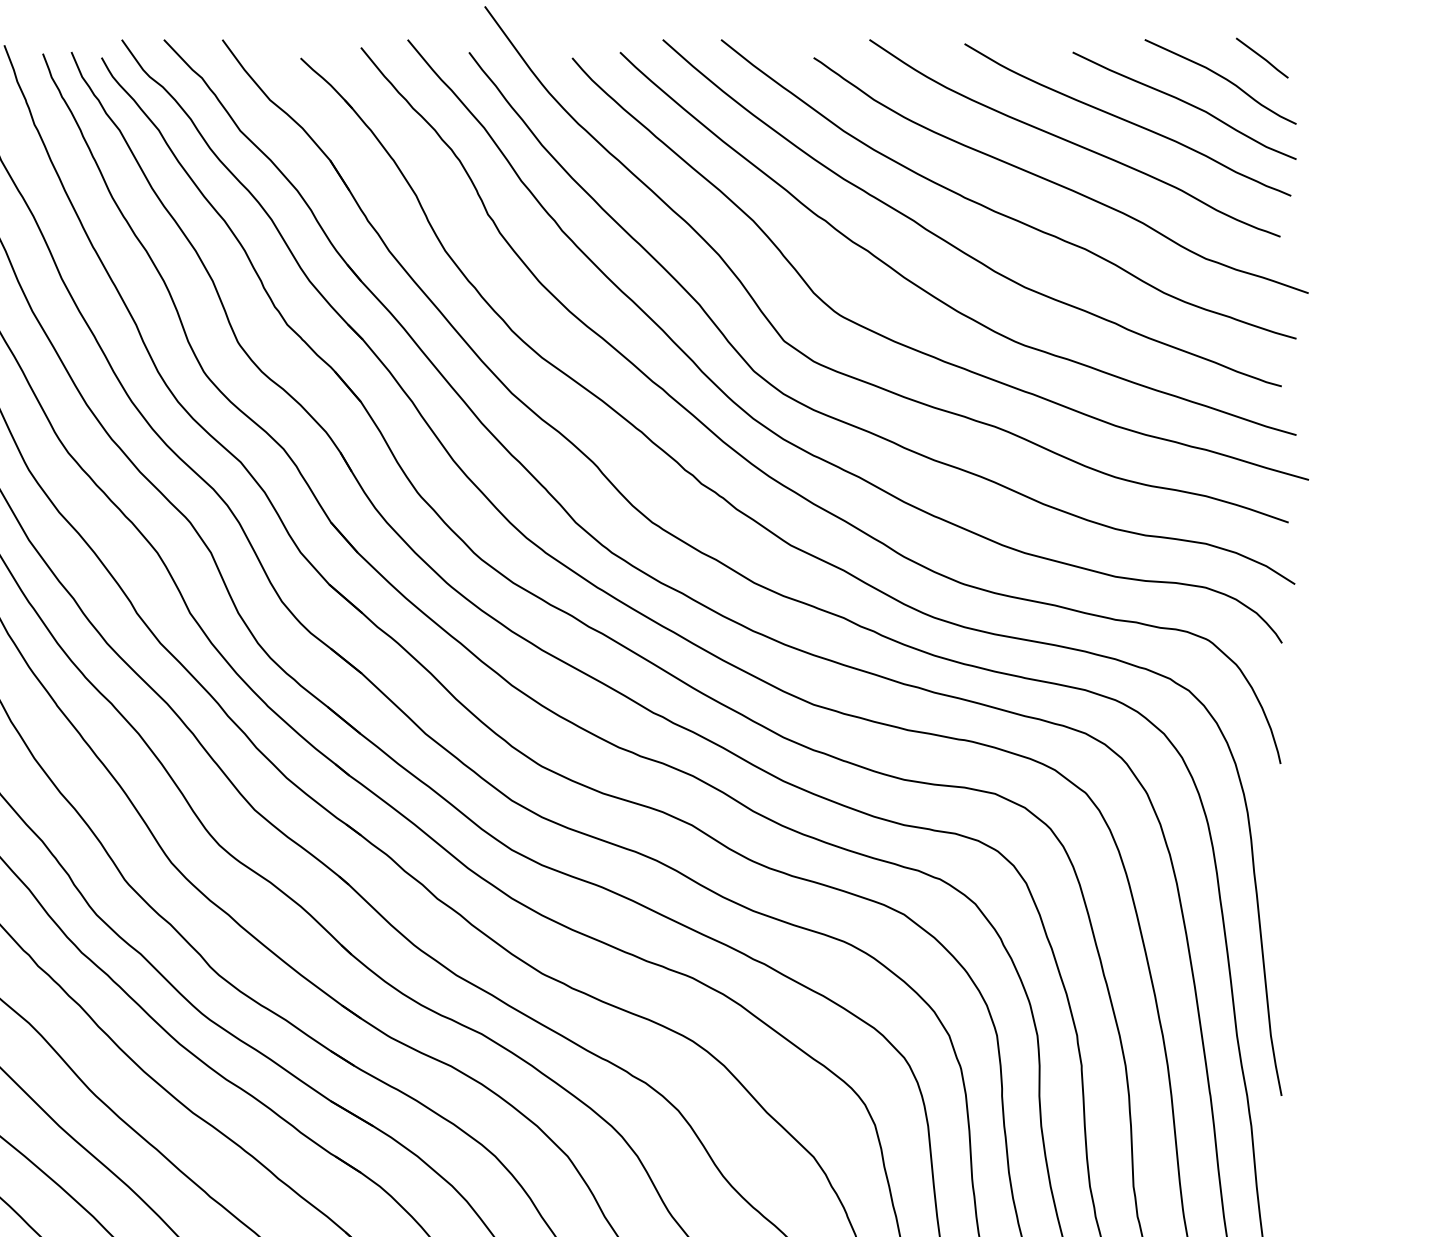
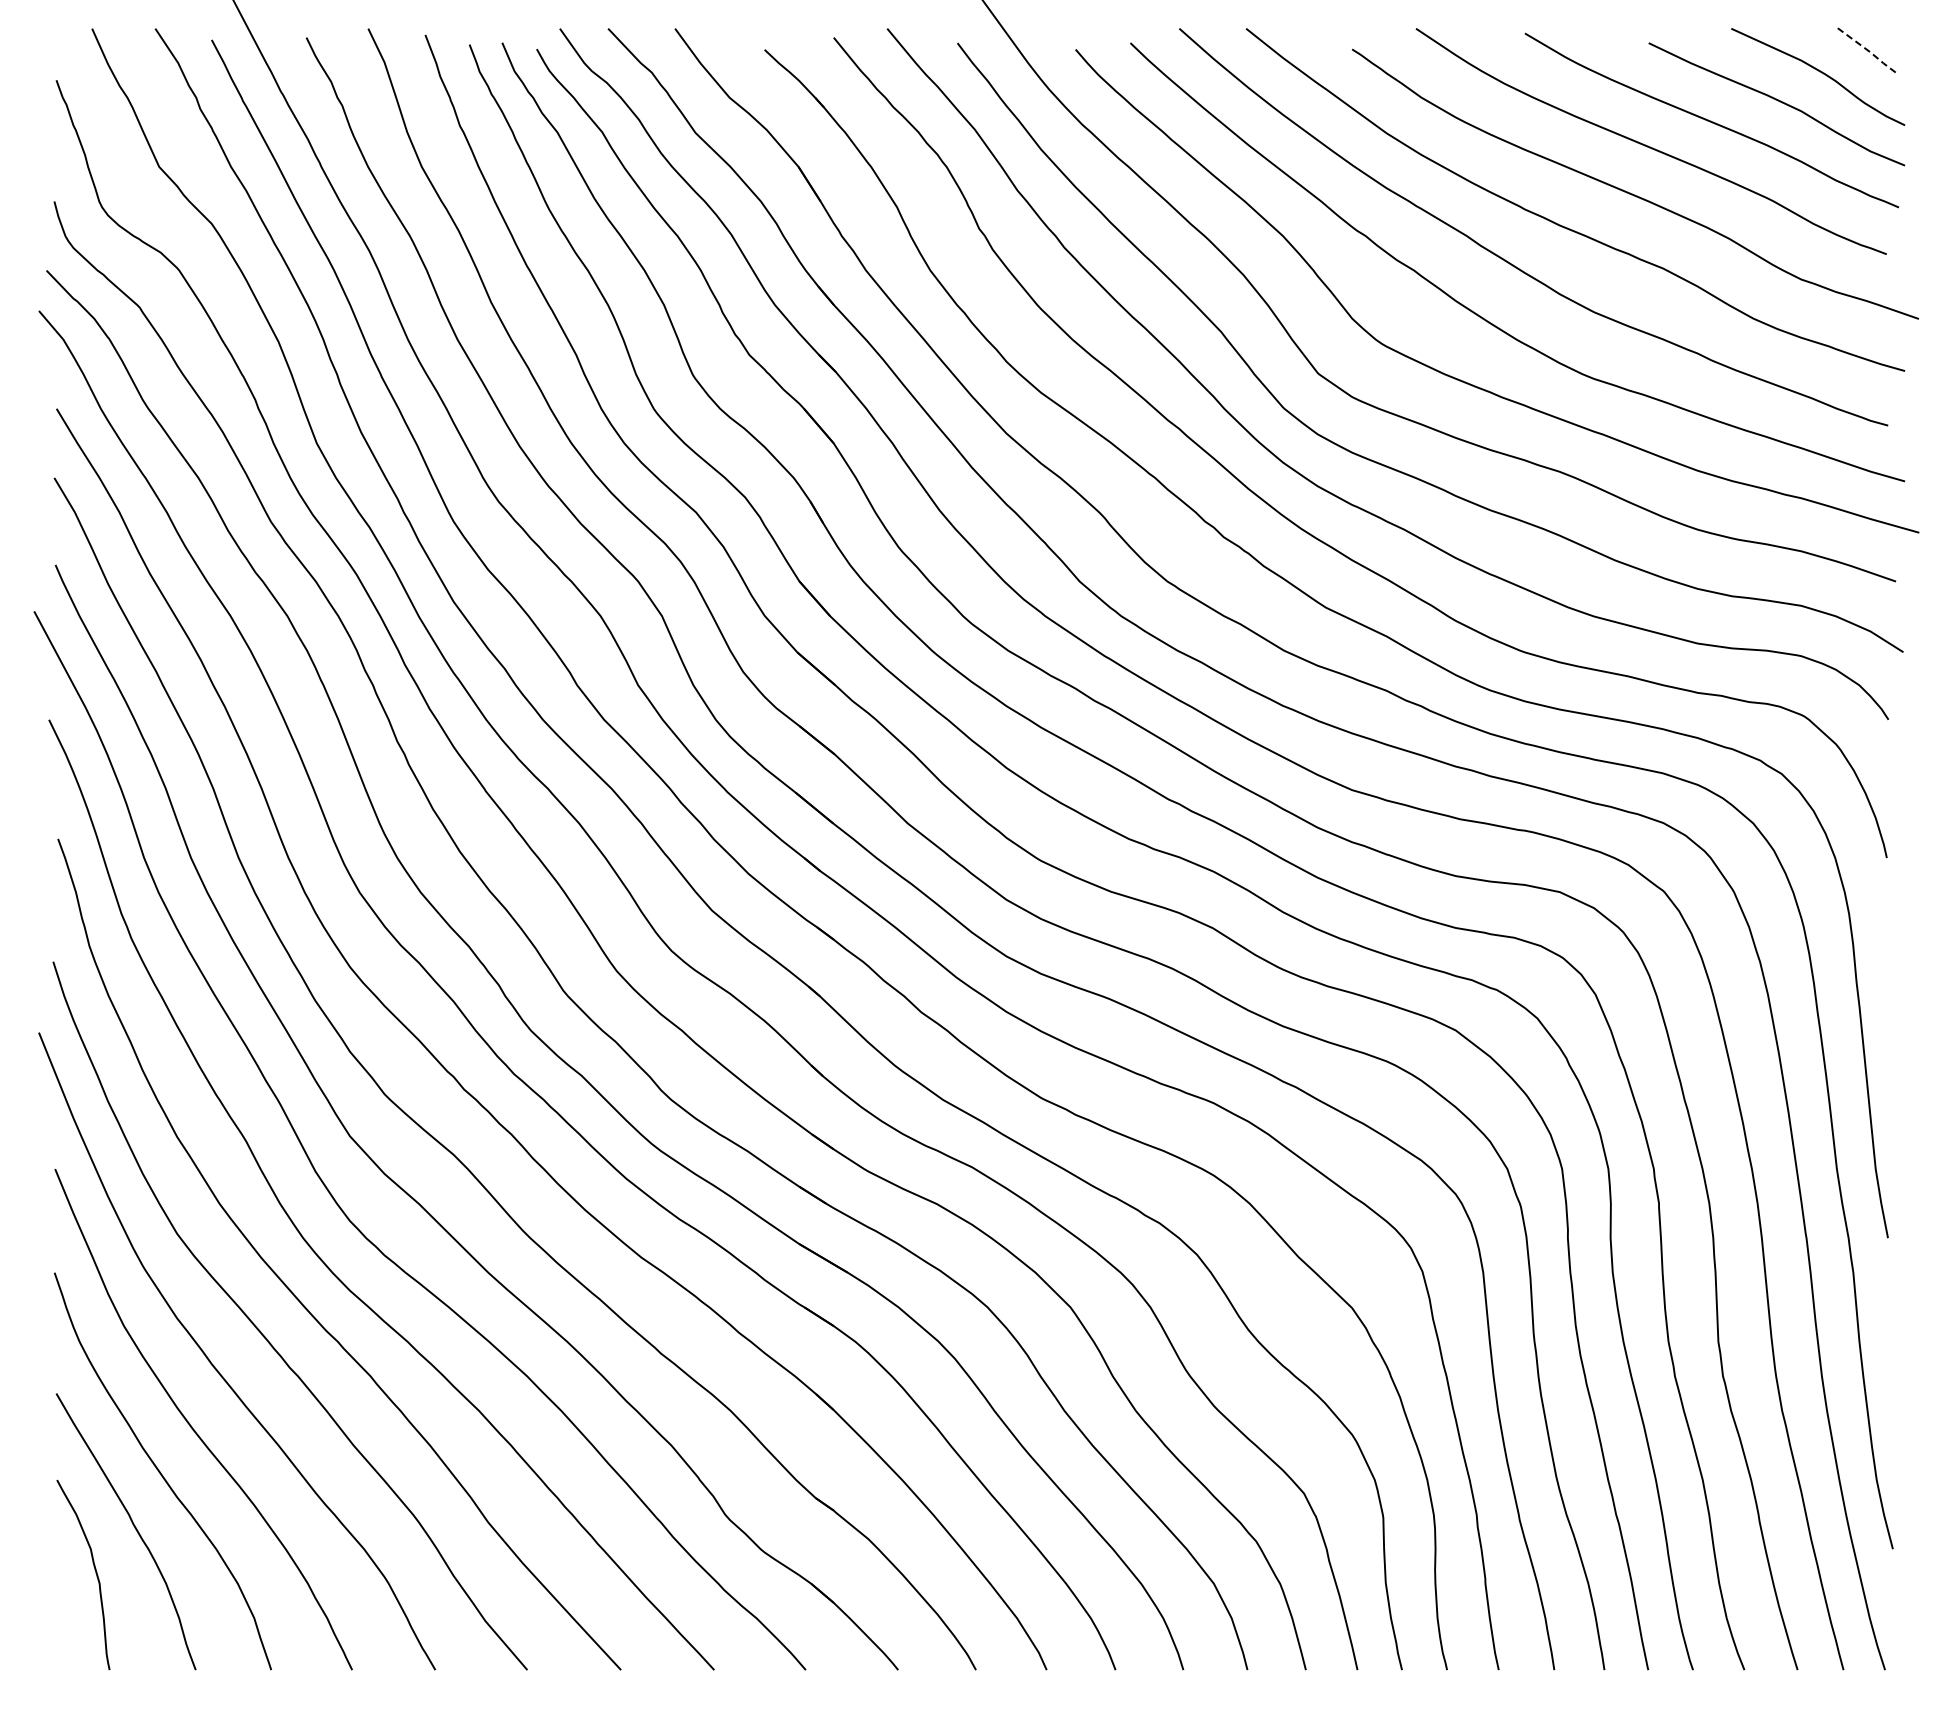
line: (1263, 57) -> (1867, 49), solid -> dashed

